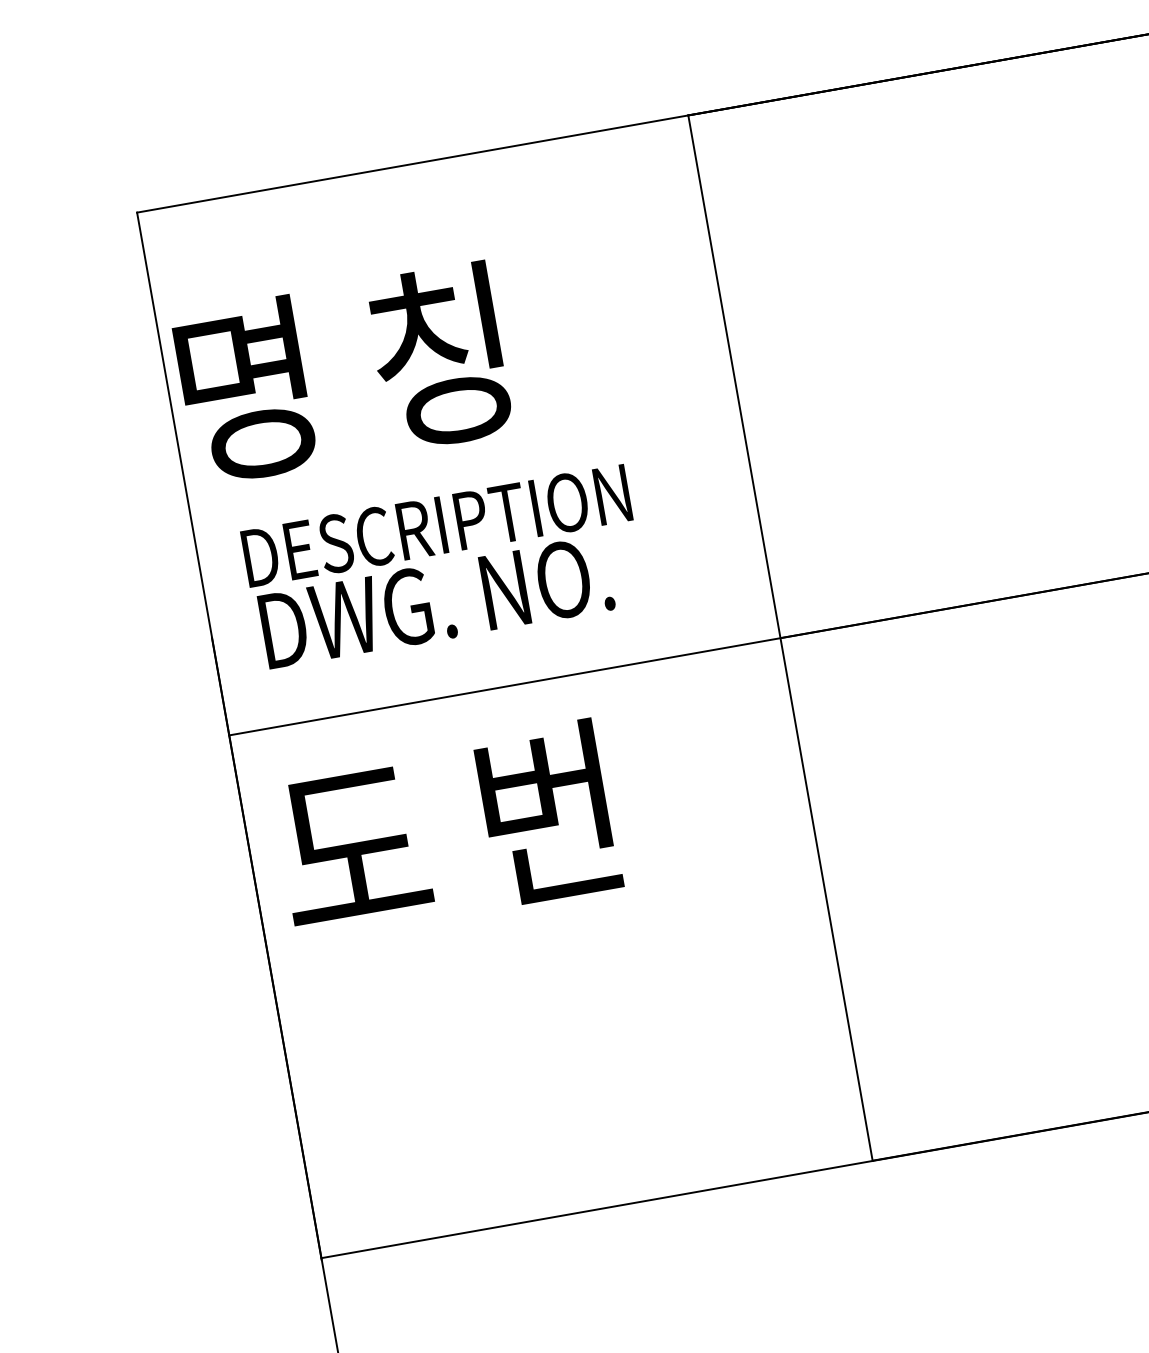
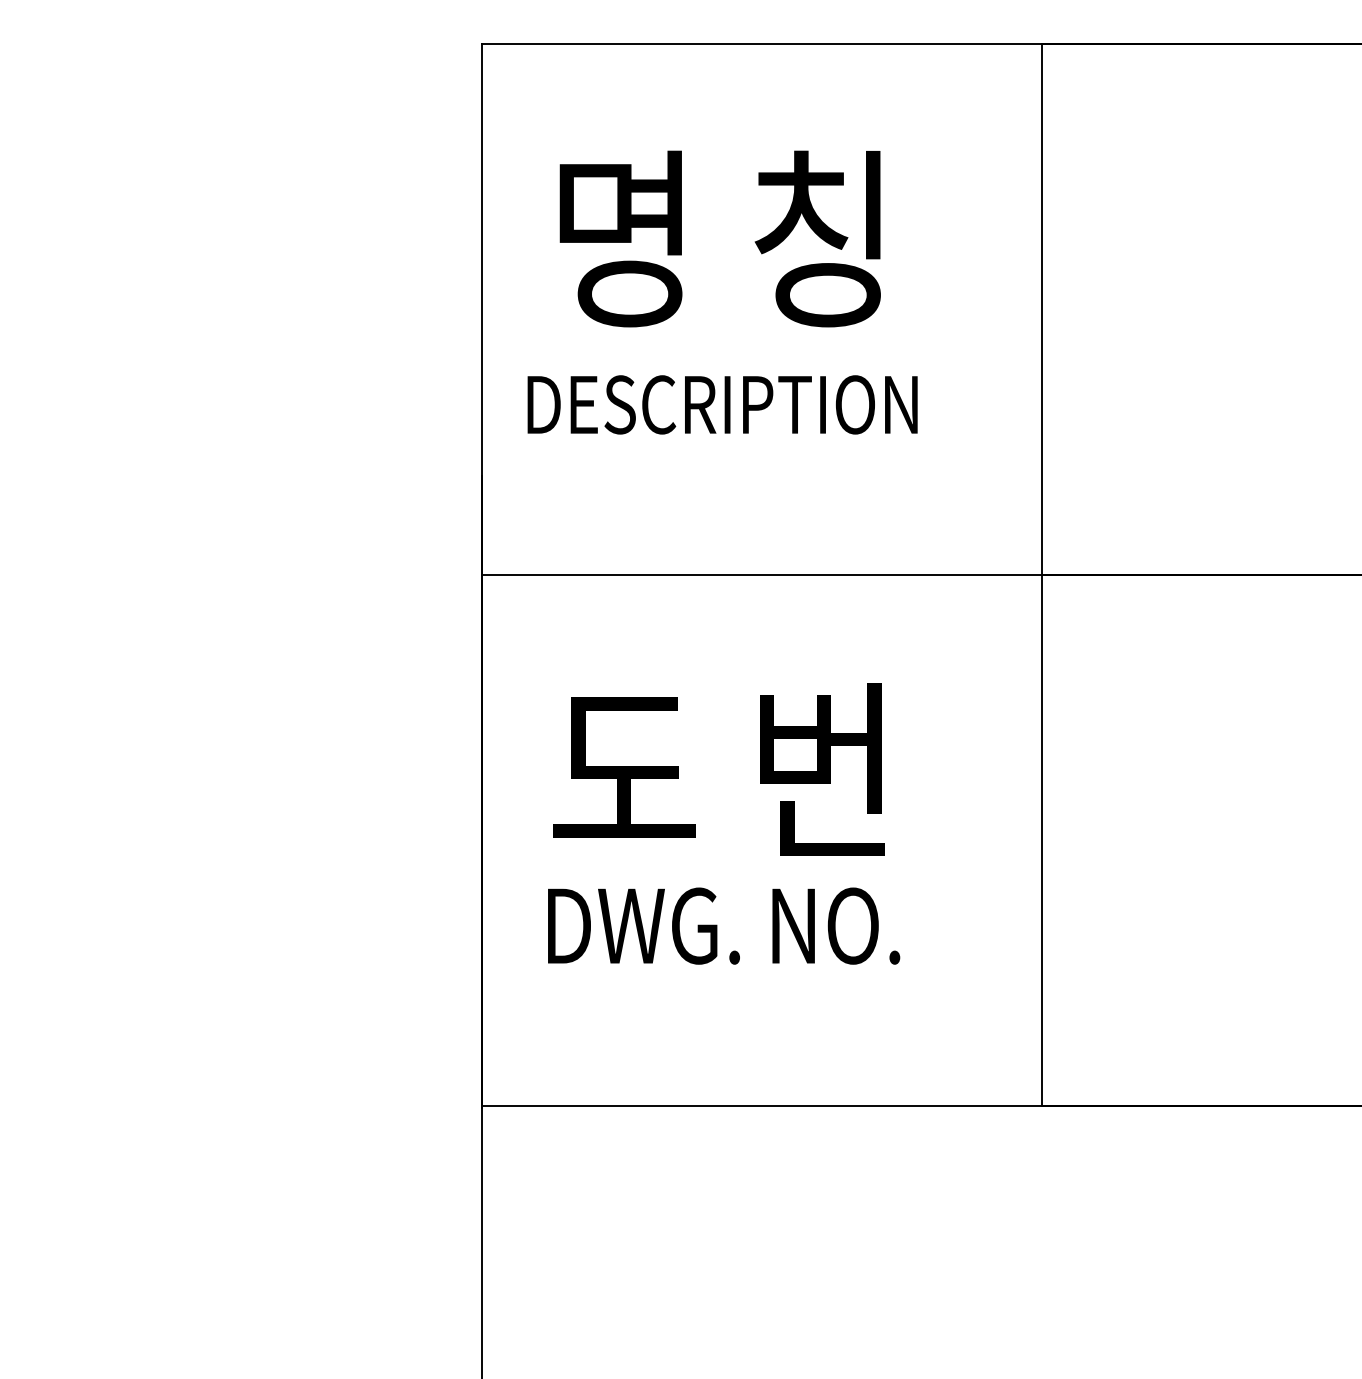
text: (341, 373) -> (719, 238), moved
text: (436, 601) -> (724, 925), moved
text: (445, 830) -> (718, 769), moved

